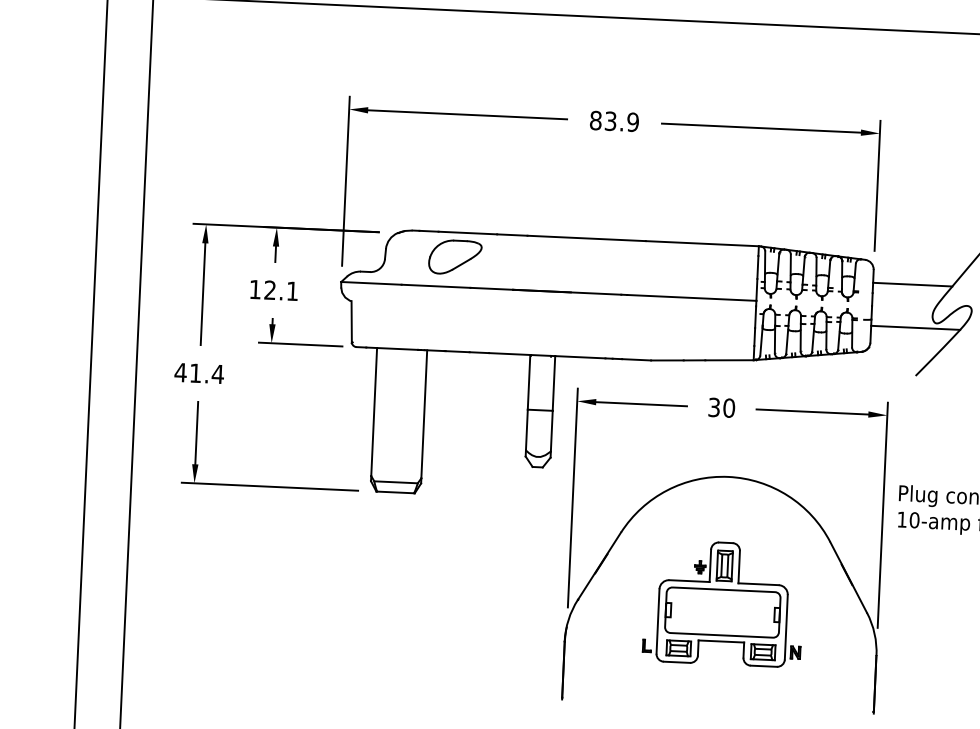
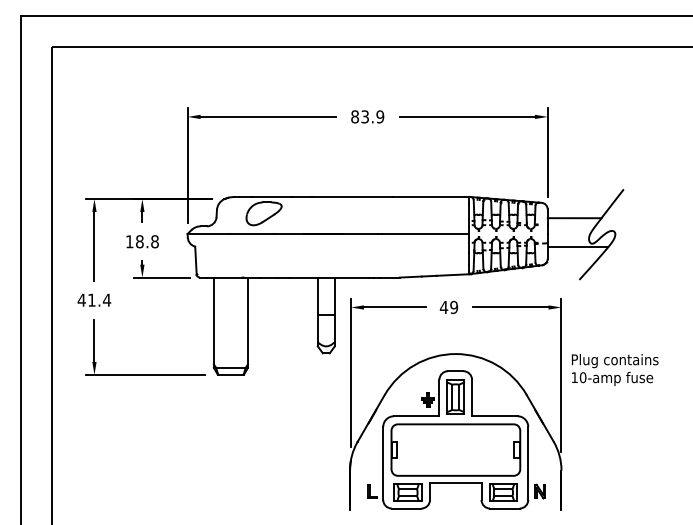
text: (281, 290) -> (147, 241), 12.1 -> 18.8
text: (720, 407) -> (448, 307), 30 -> 49
part: (723, 602) -> (456, 439), size x1.67

